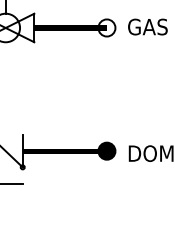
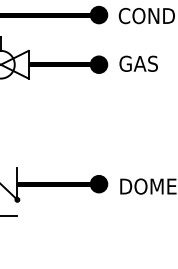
fill: (106, 27) -> (98, 64), added

